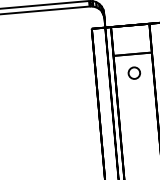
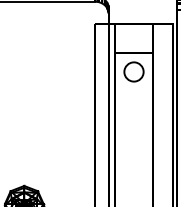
circle: (133, 72) -> (133, 71), size x1.67

